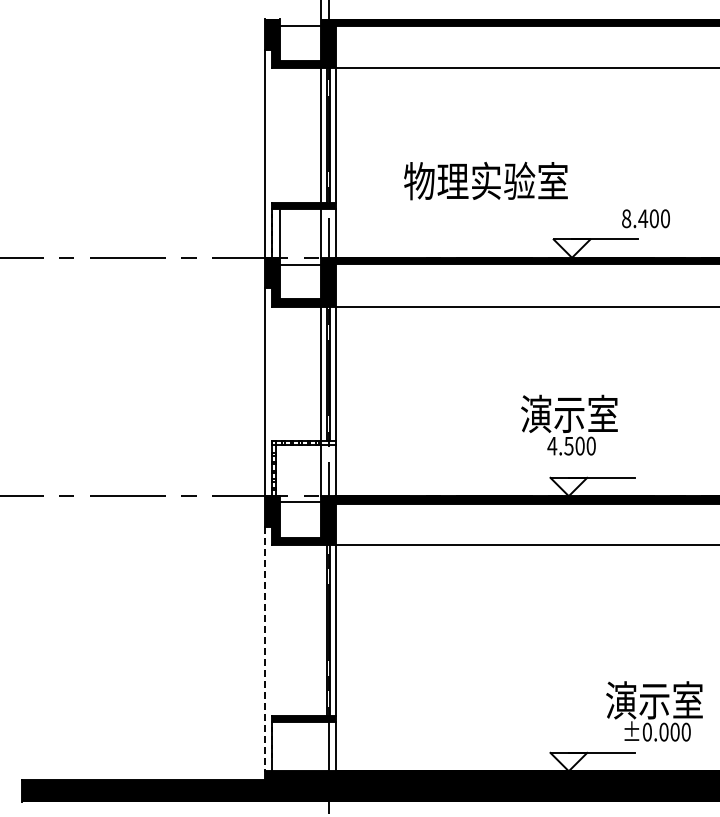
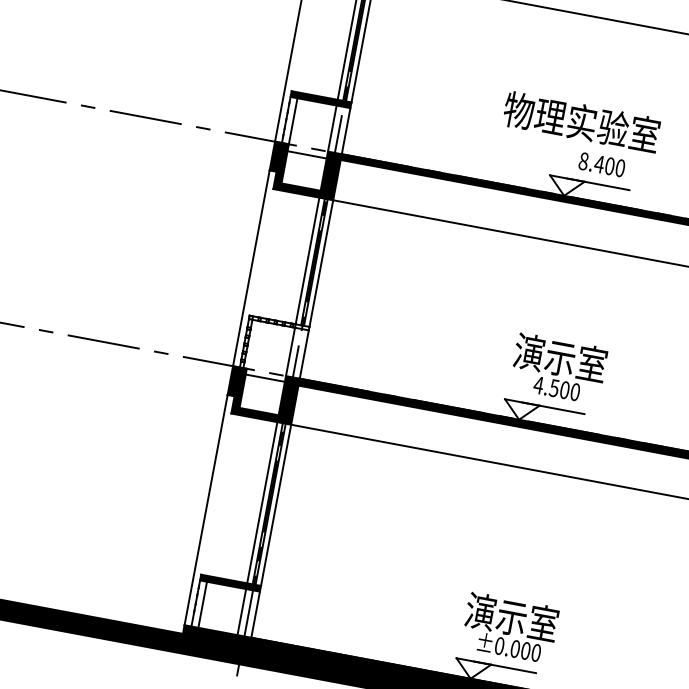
text: (485, 180) -> (581, 121), moved
text: (645, 218) -> (601, 164), moved
text: (569, 424) -> (558, 367), moved
line: (321, 630) -> (262, 502), added
line: (265, 649) -> (206, 510), dashed -> solid
text: (654, 711) -> (510, 627), moved
line: (279, 746) -> (202, 604), added
line: (321, 746) -> (242, 611), added

